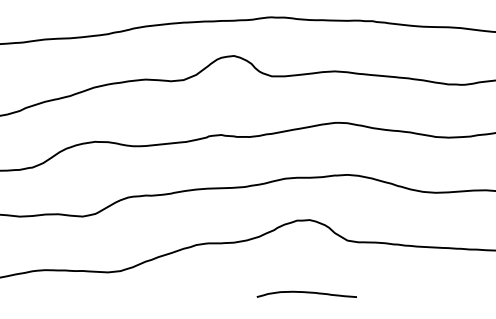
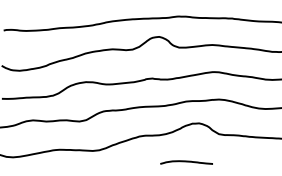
curve: (306, 294) -> (186, 162), moved

